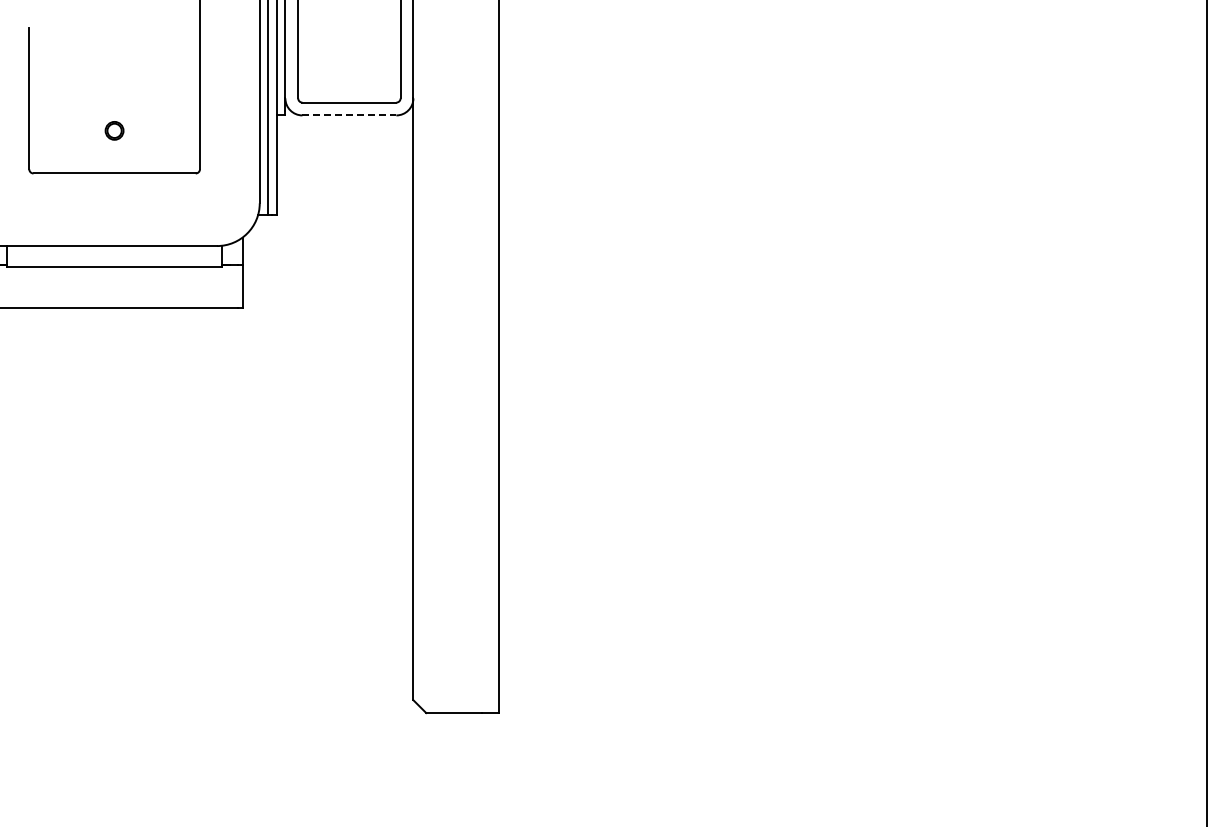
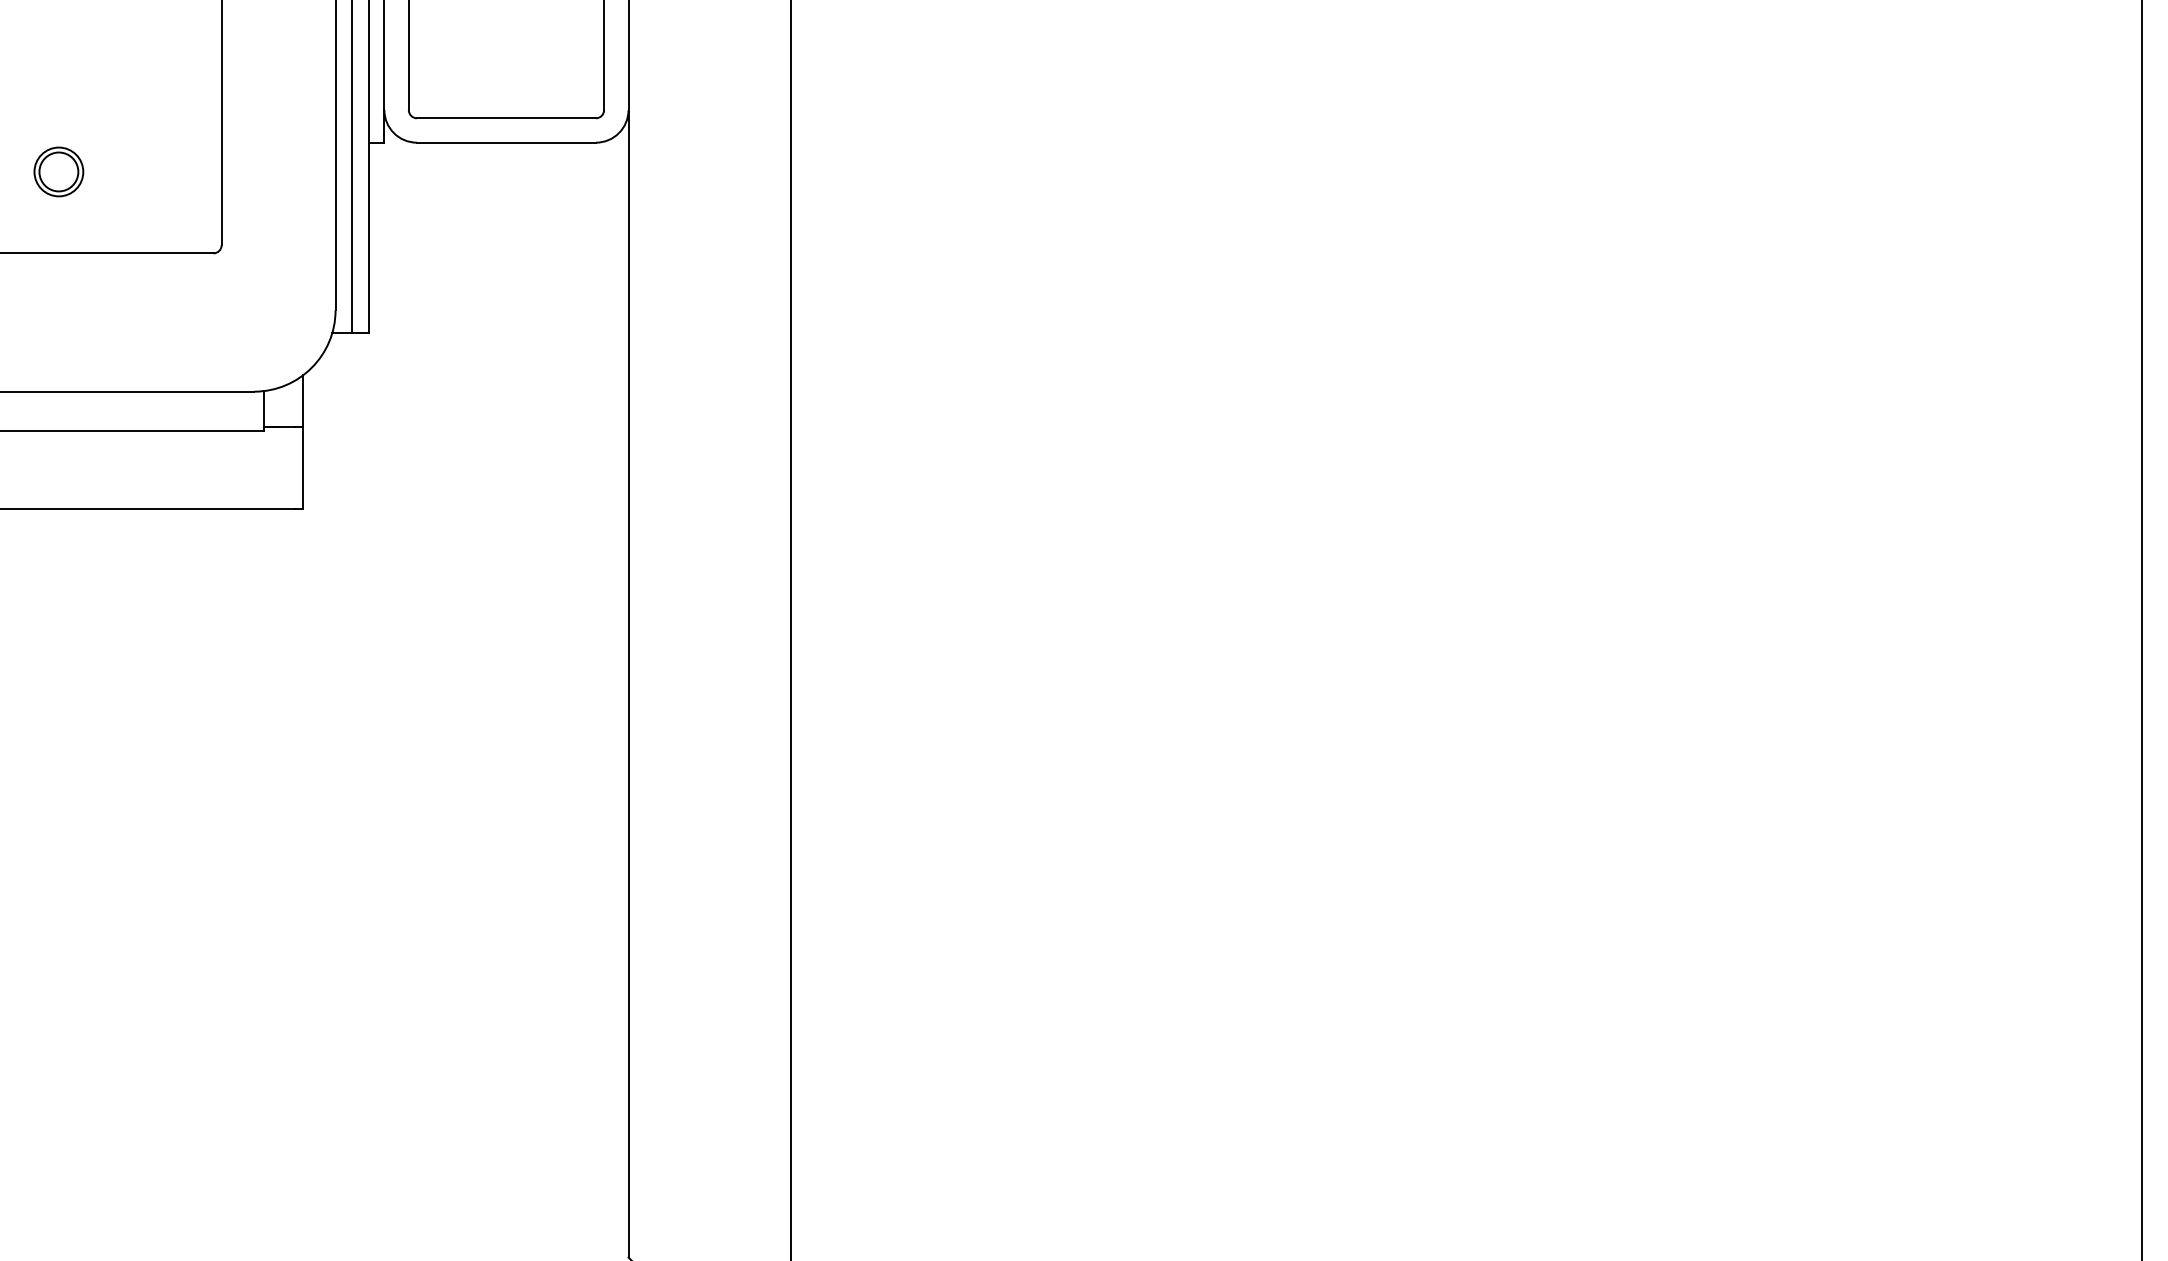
line: (349, 115) -> (506, 142), dashed -> solid
part: (114, 130) -> (58, 171), size x1.43

